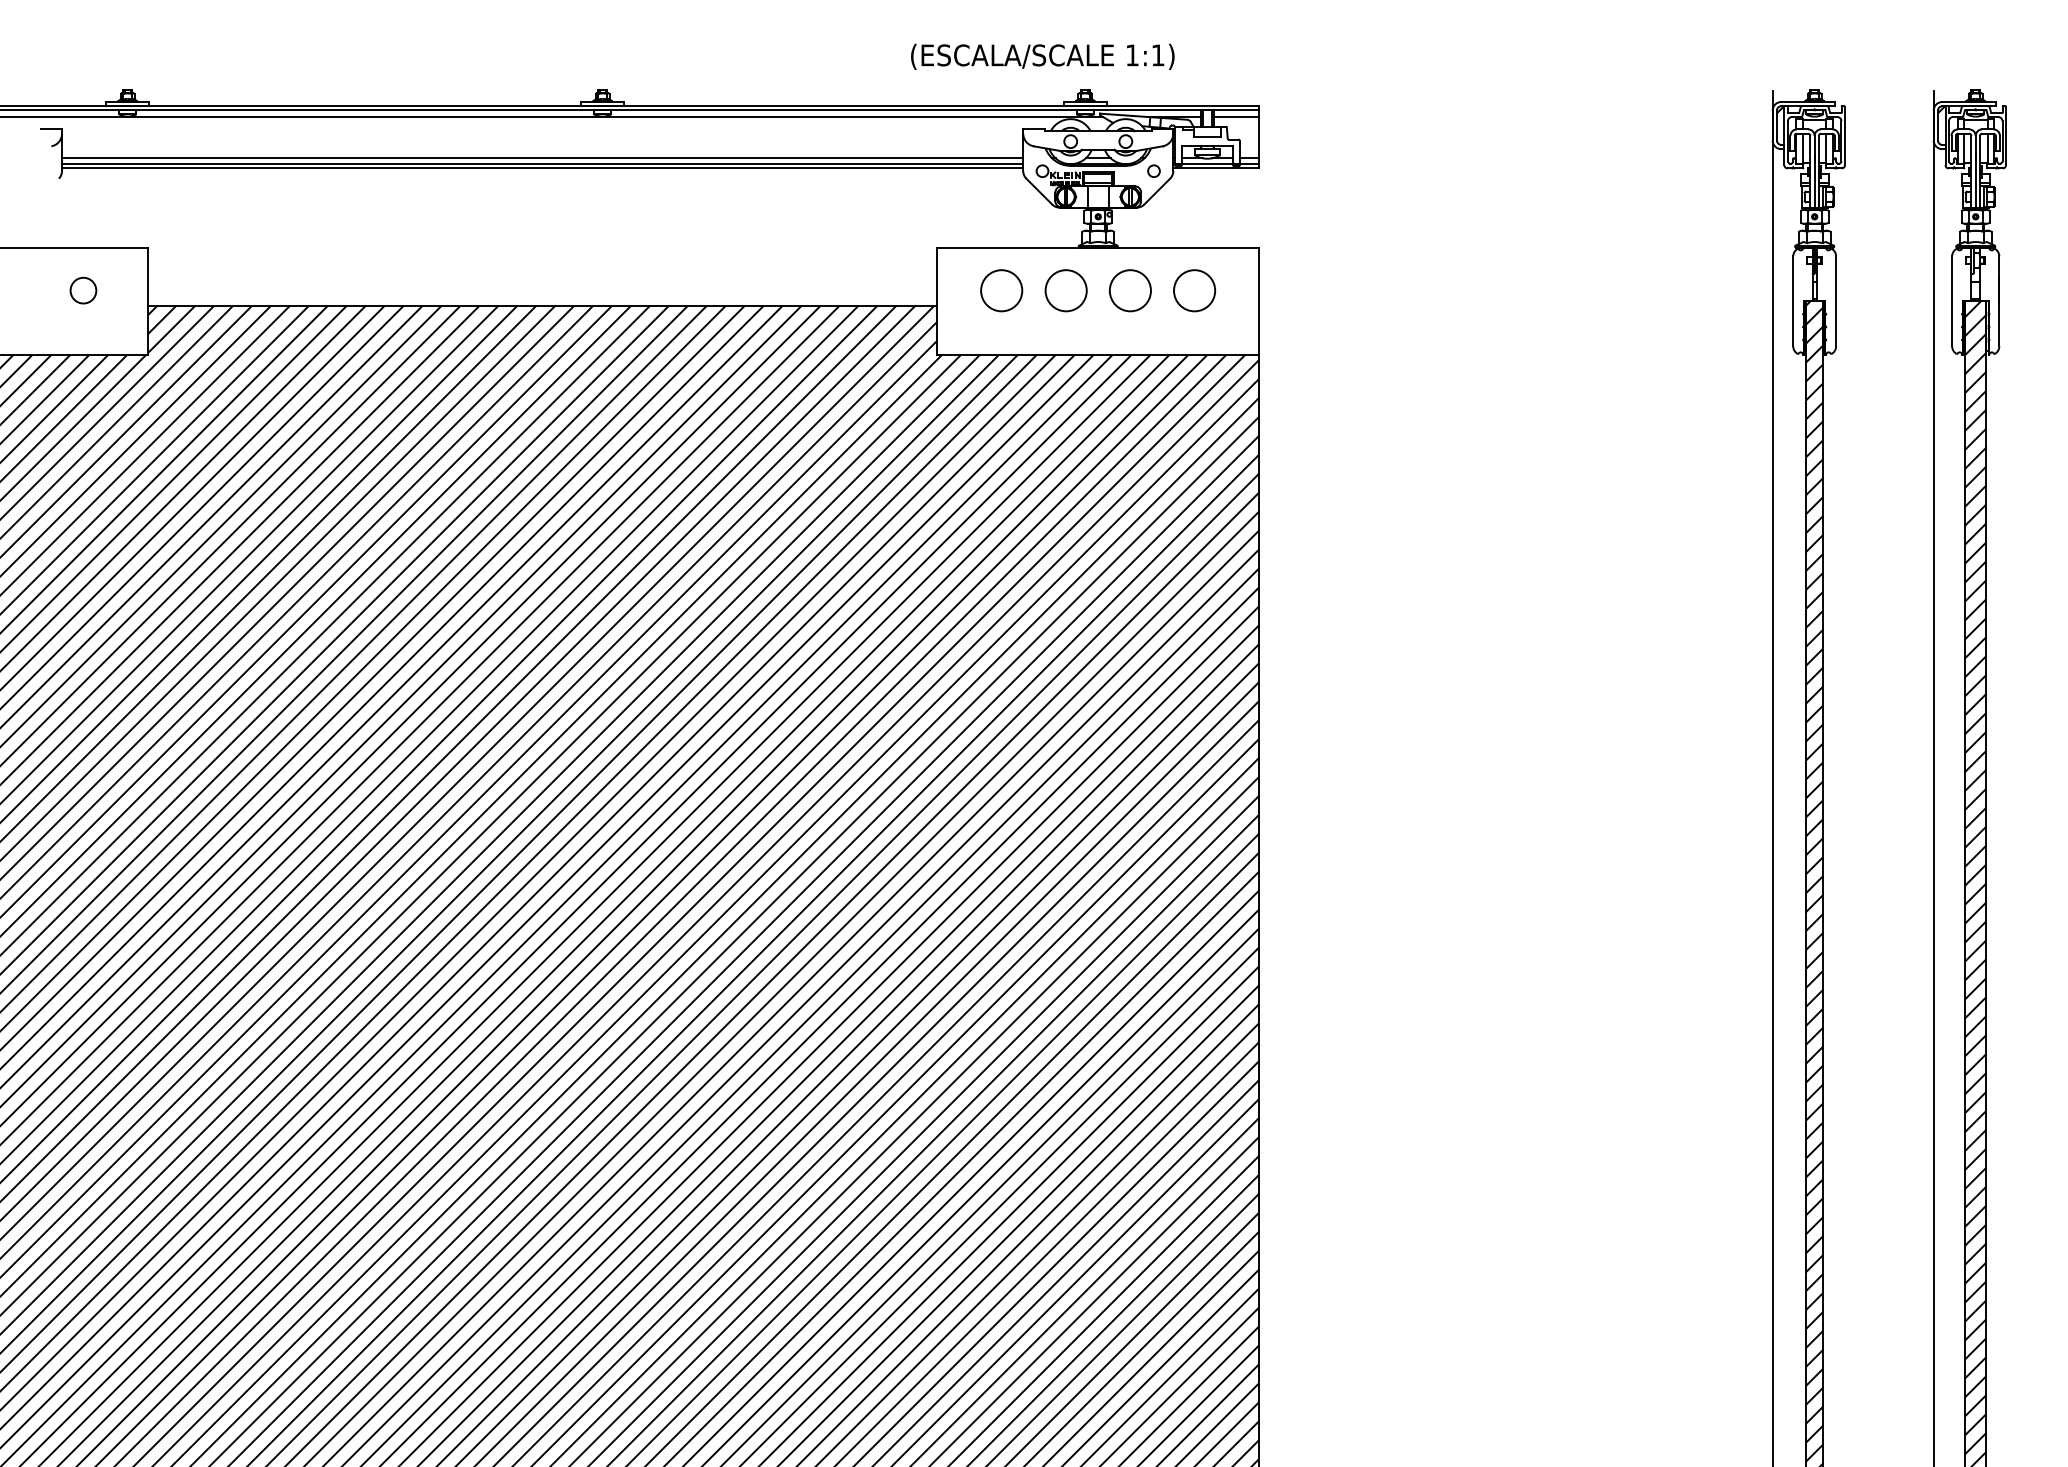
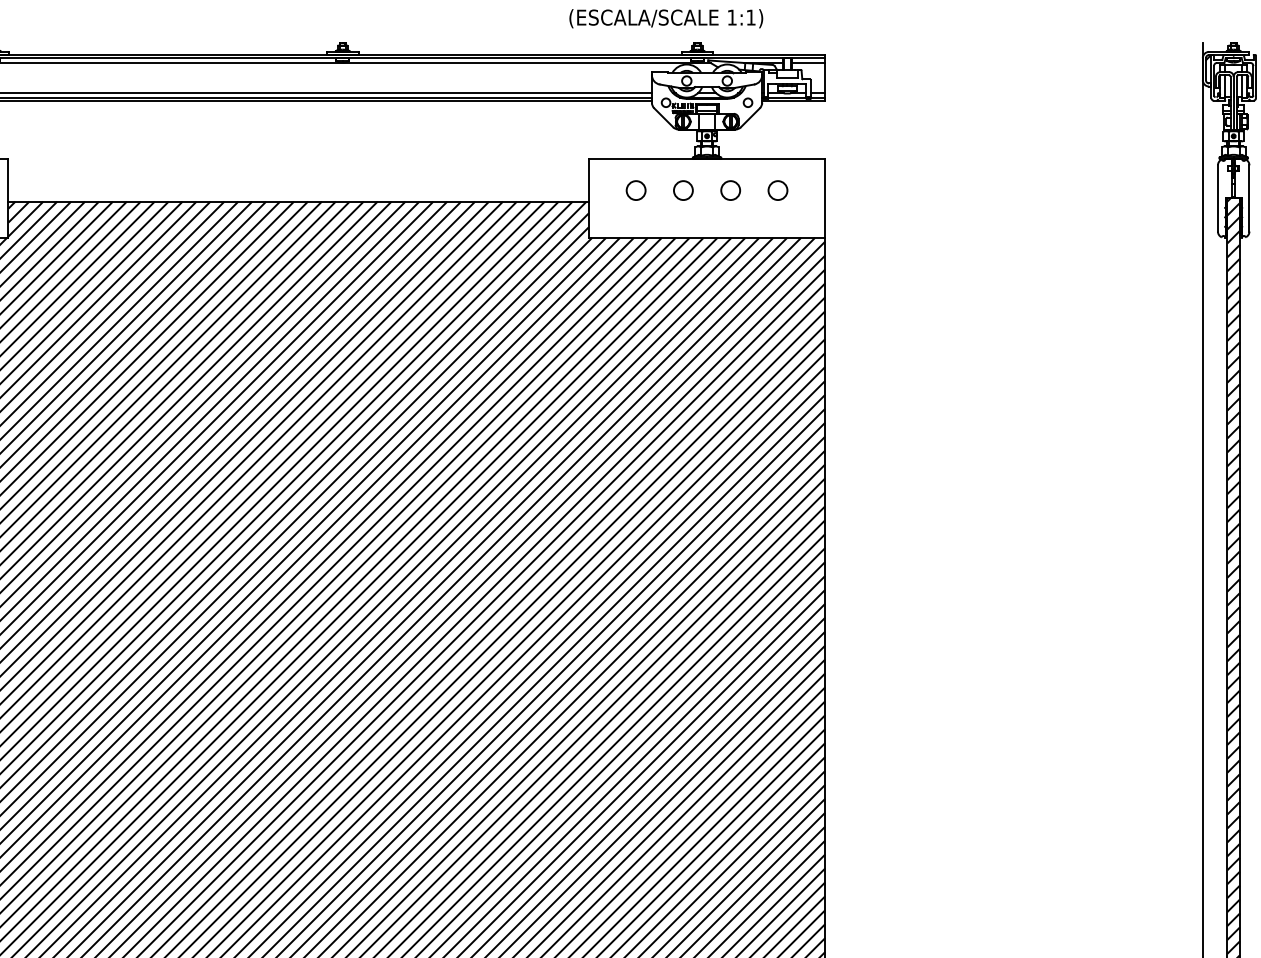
circle: (1001, 290) -> (635, 190), size x0.62
circle: (1065, 290) -> (682, 190), size x0.62
circle: (1130, 290) -> (730, 190), size x0.62
circle: (1194, 290) -> (777, 190), size x0.62

